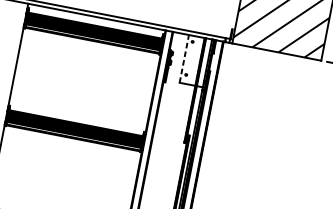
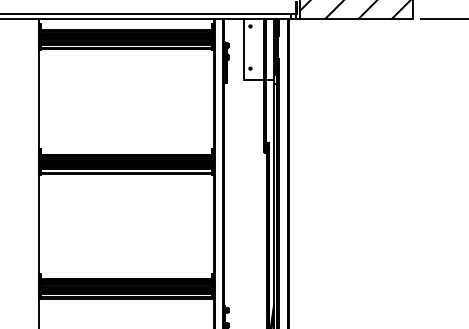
line: (184, 59) -> (244, 49), dashed -> solid

